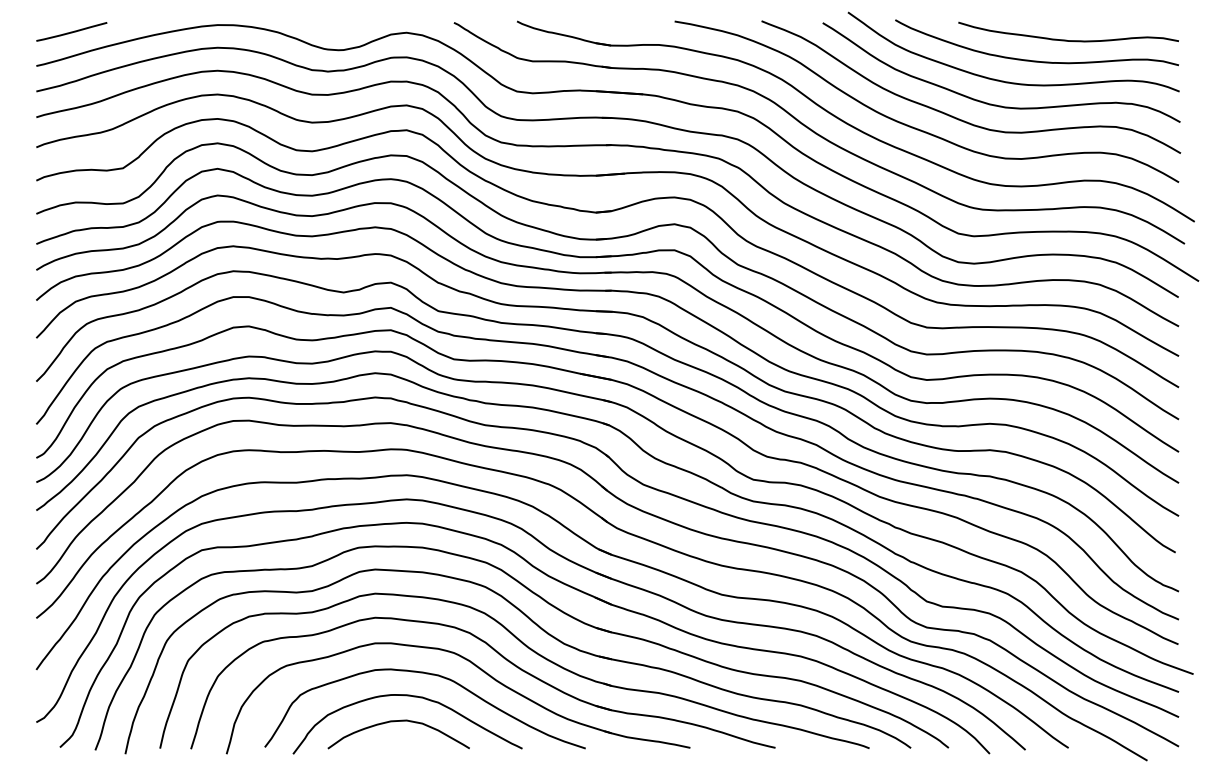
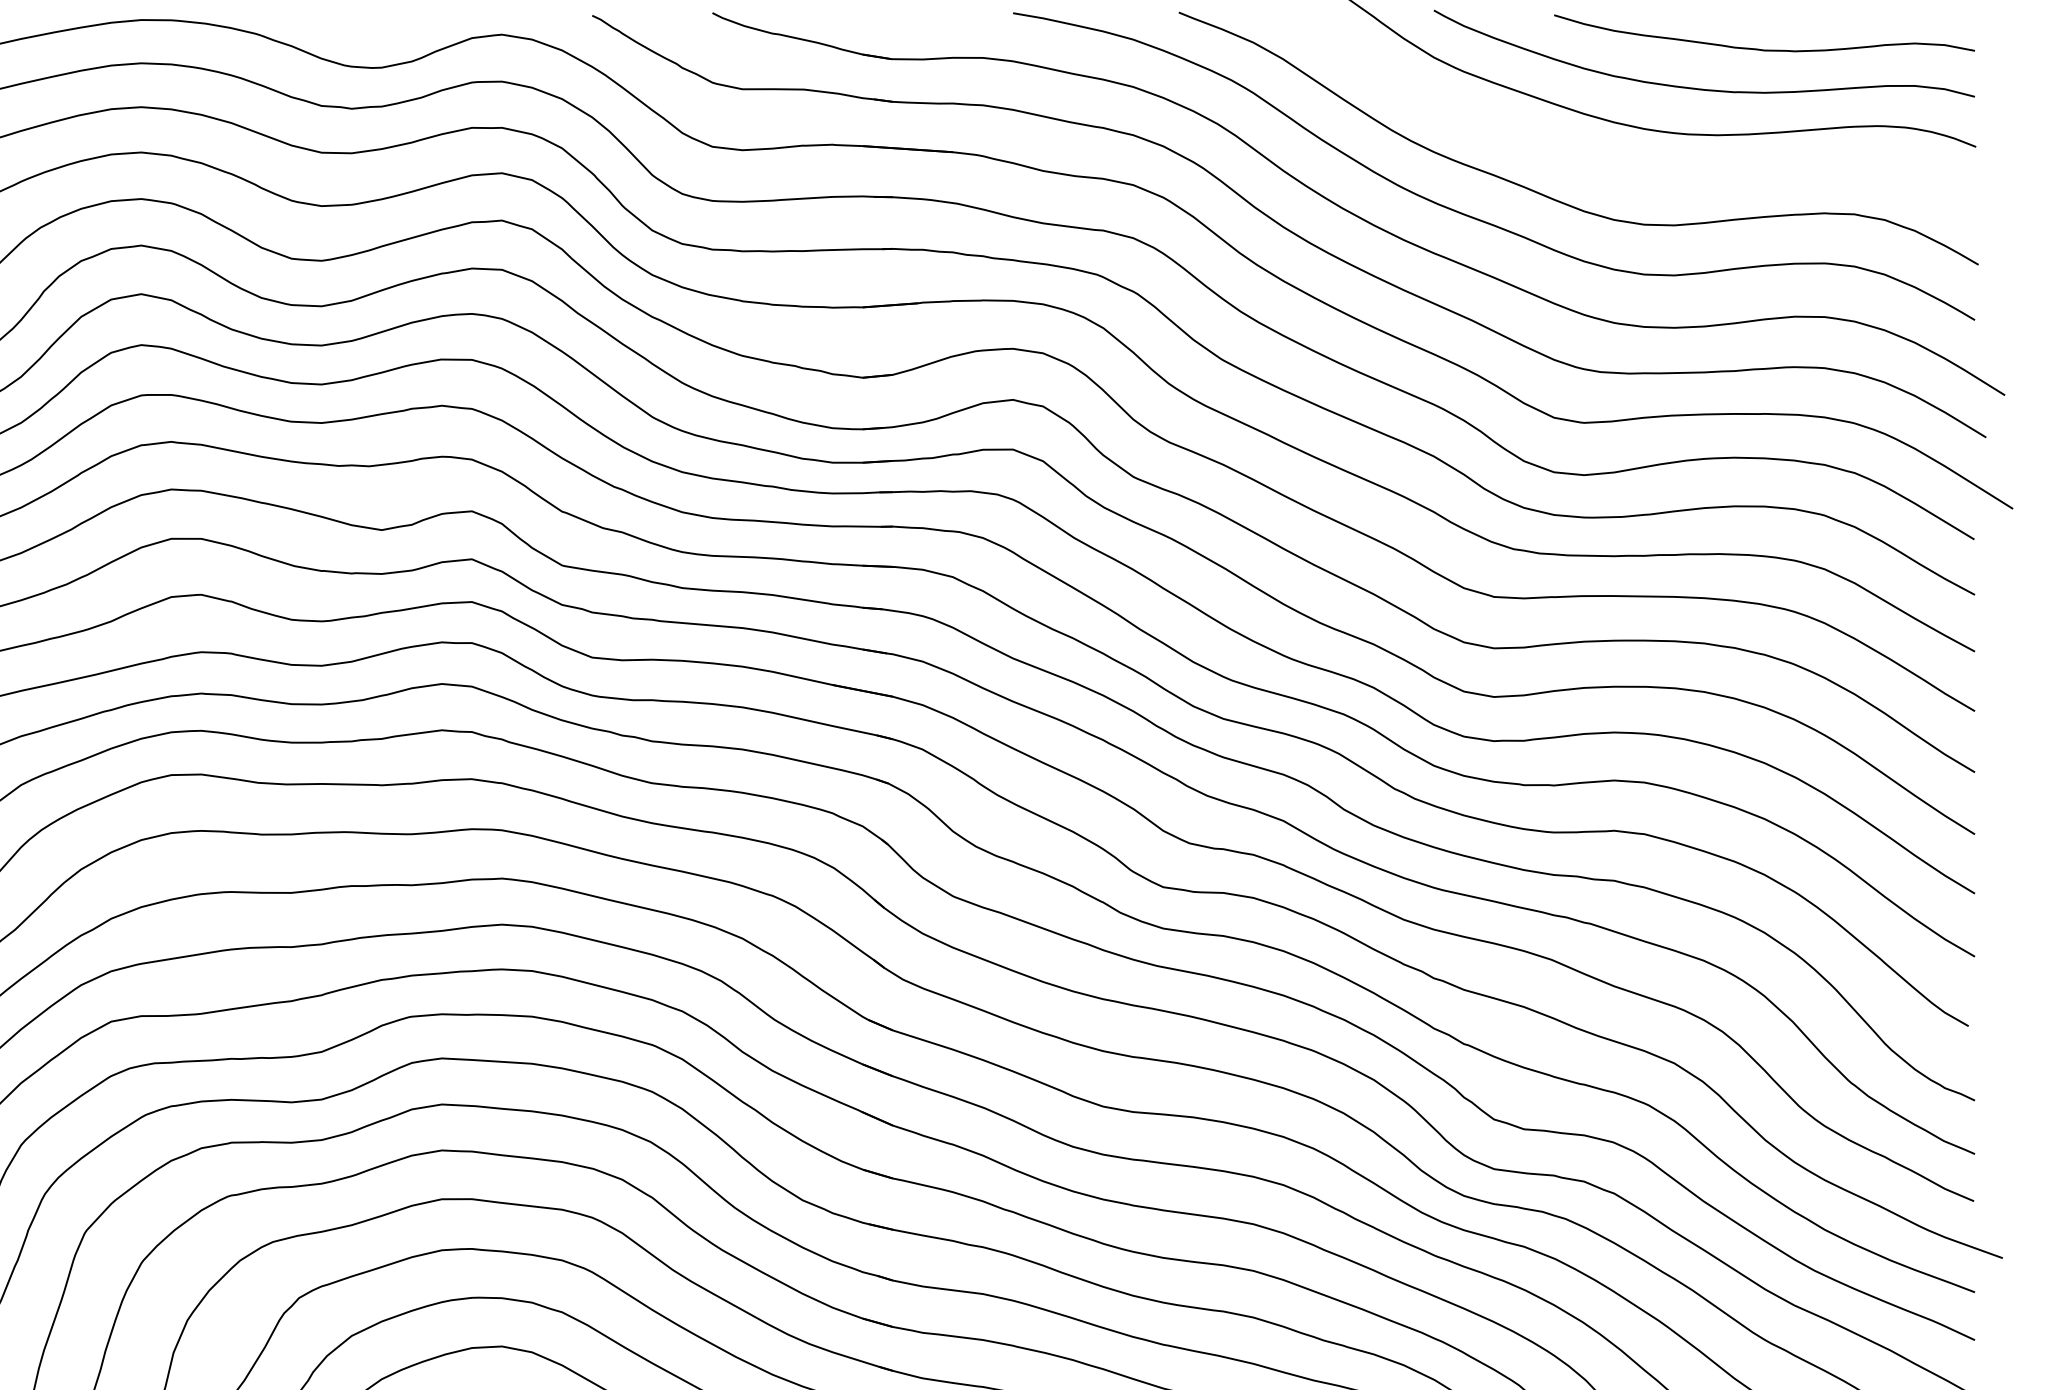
curve: (996, 104) -> (1626, 171), removed

